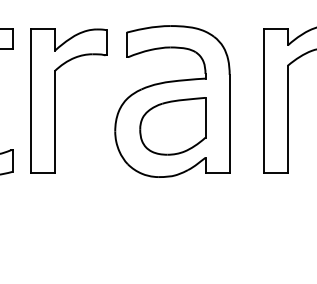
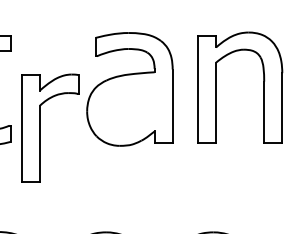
part: (55, 100) -> (40, 127), moved
part: (173, 125) -> (130, 107), removed

